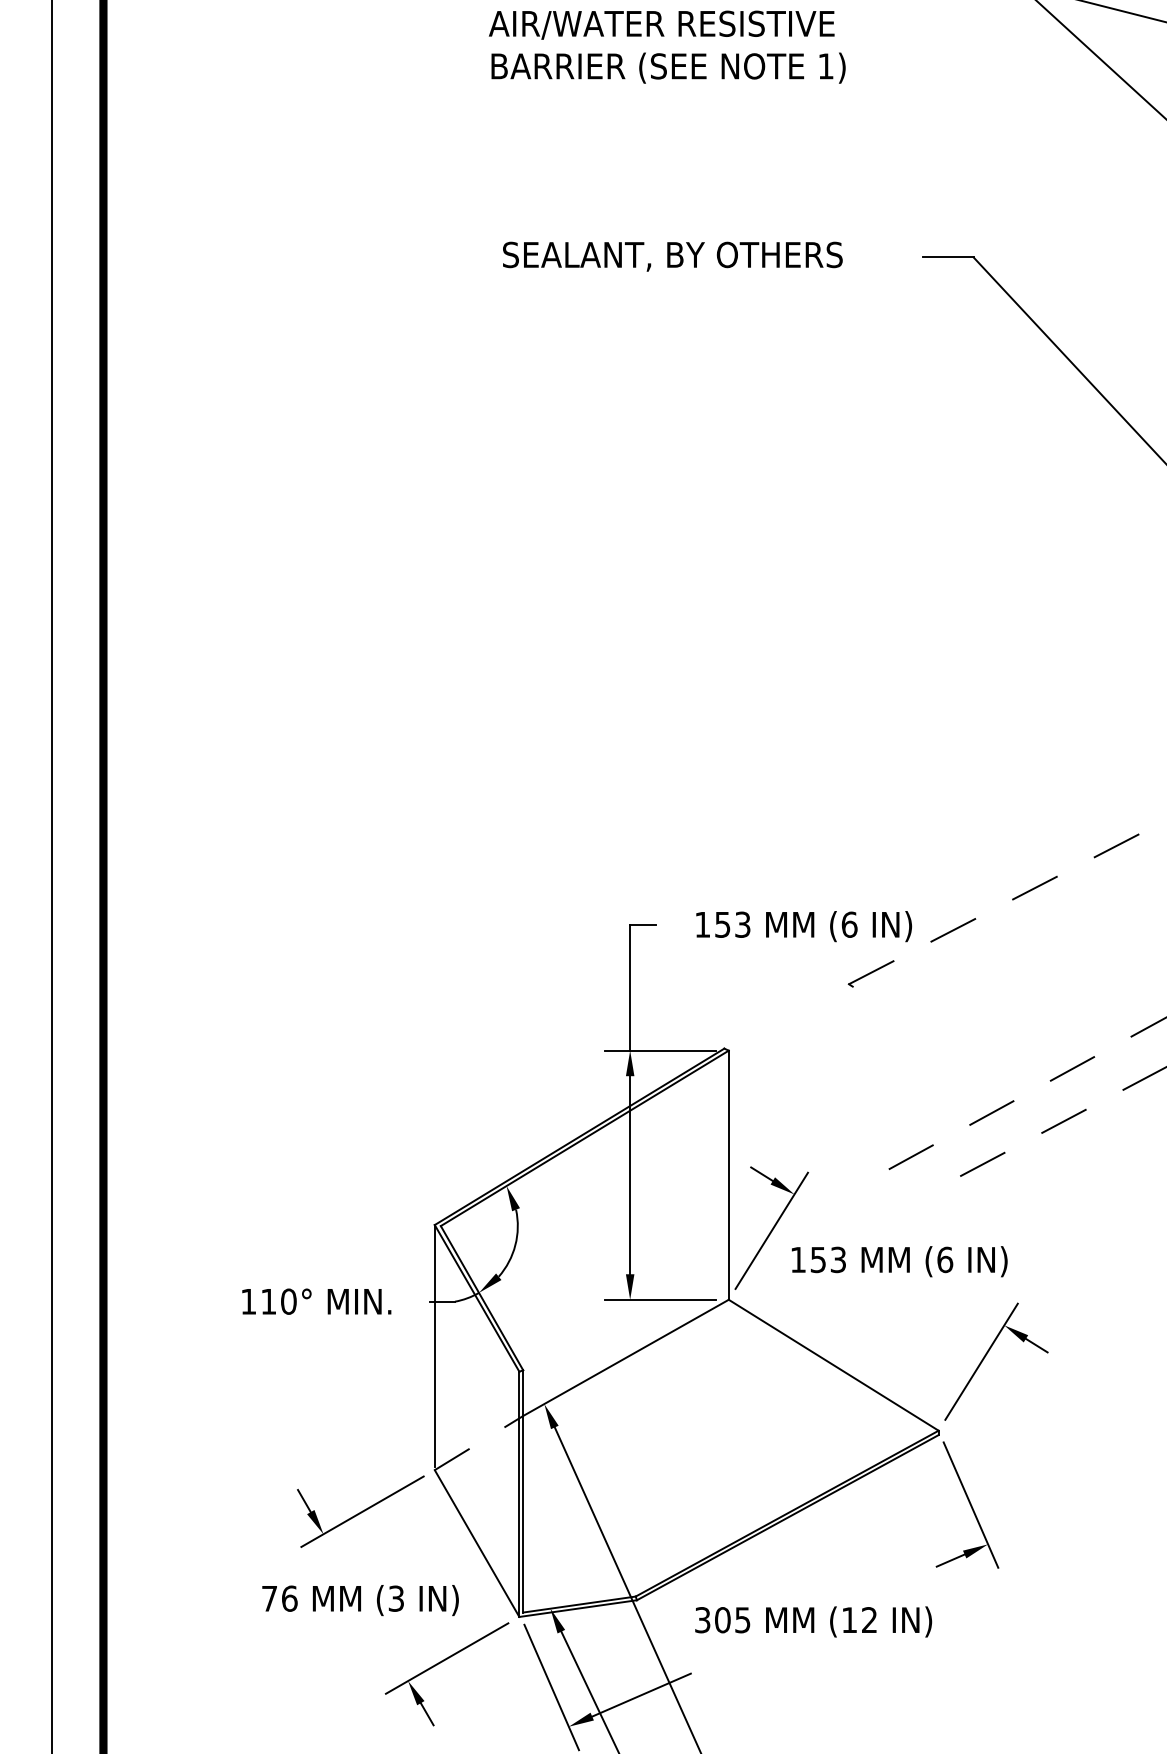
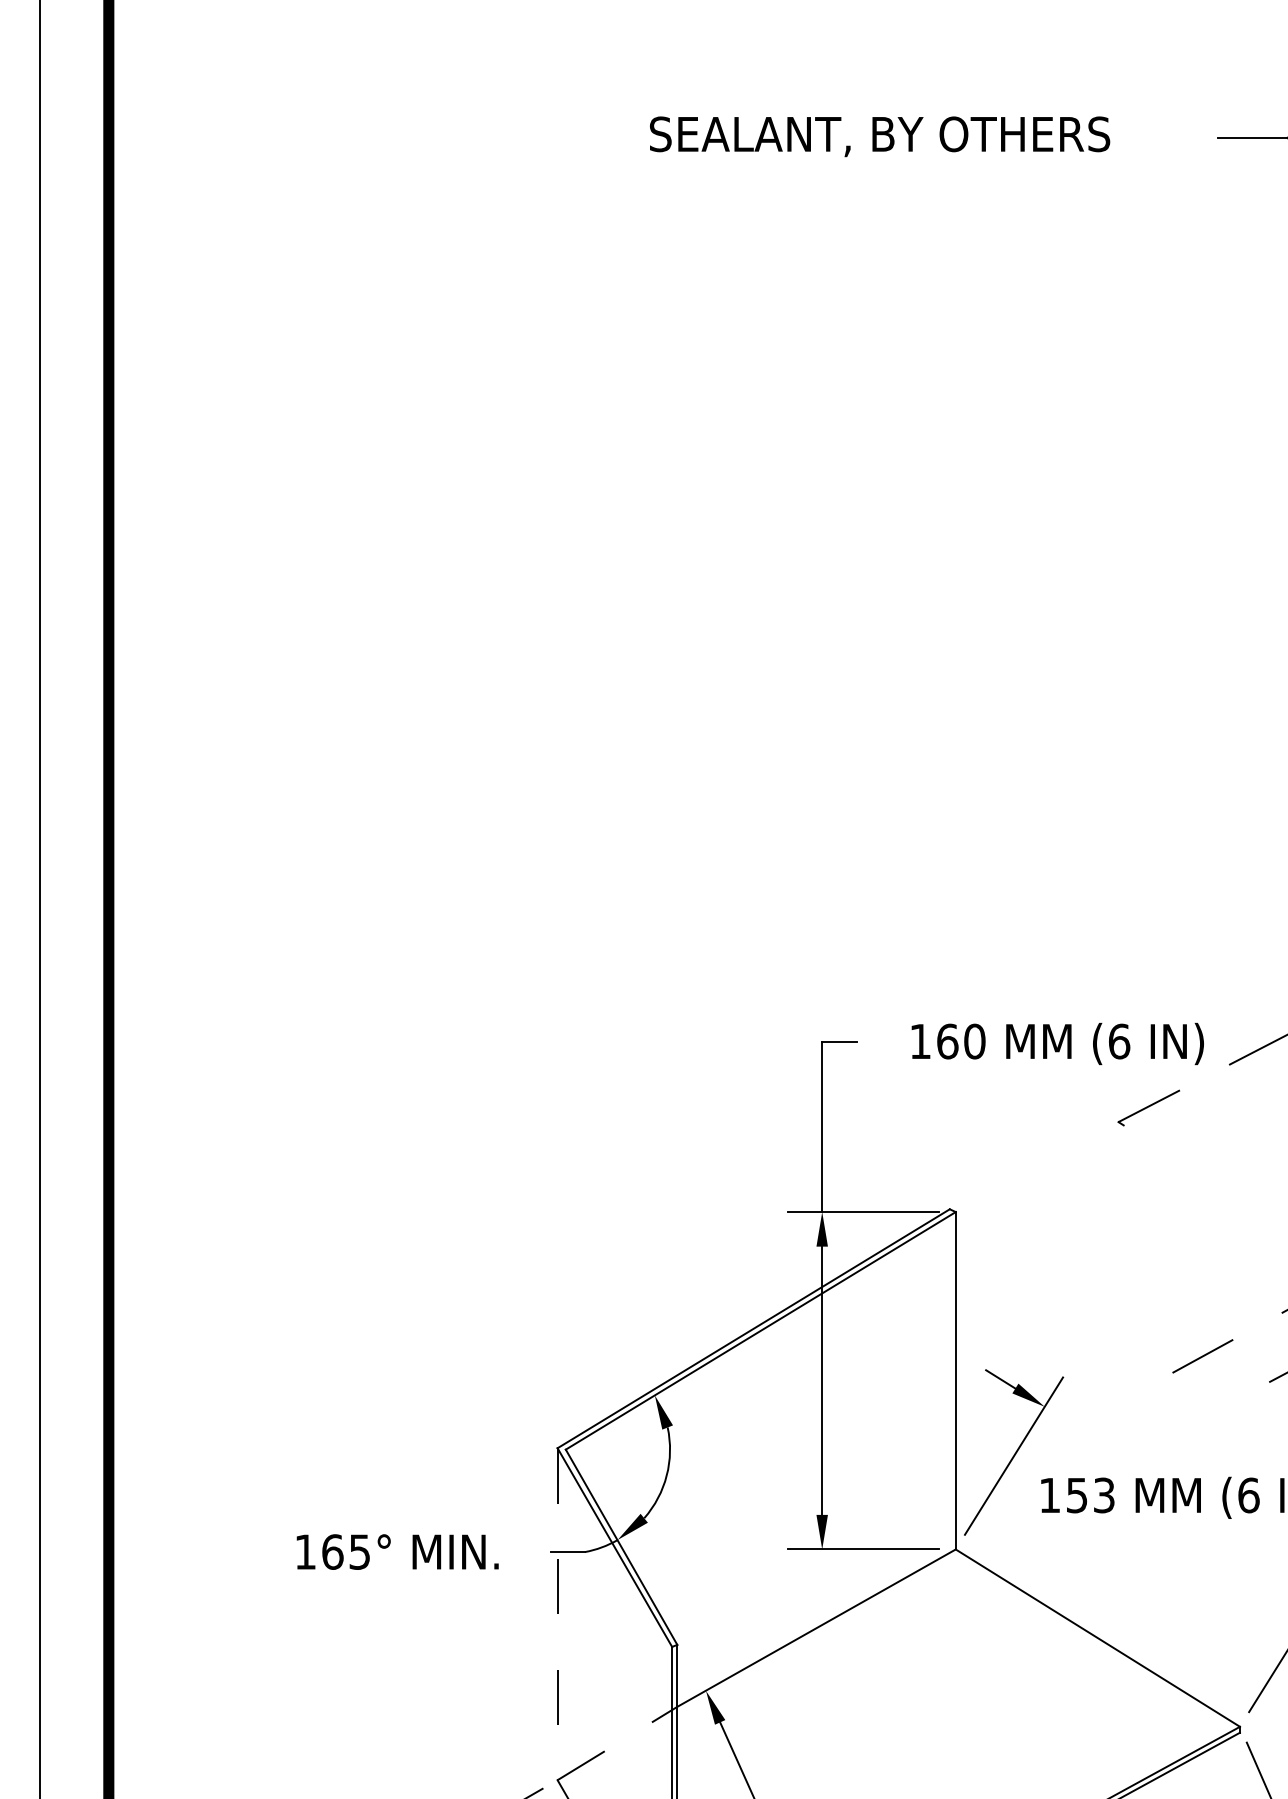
text: (732, 924) -> (960, 1041), 153 -> 160
text: (278, 1301) -> (345, 1551), 110° -> 165°
line: (434, 1346) -> (557, 1612), solid -> dashed

